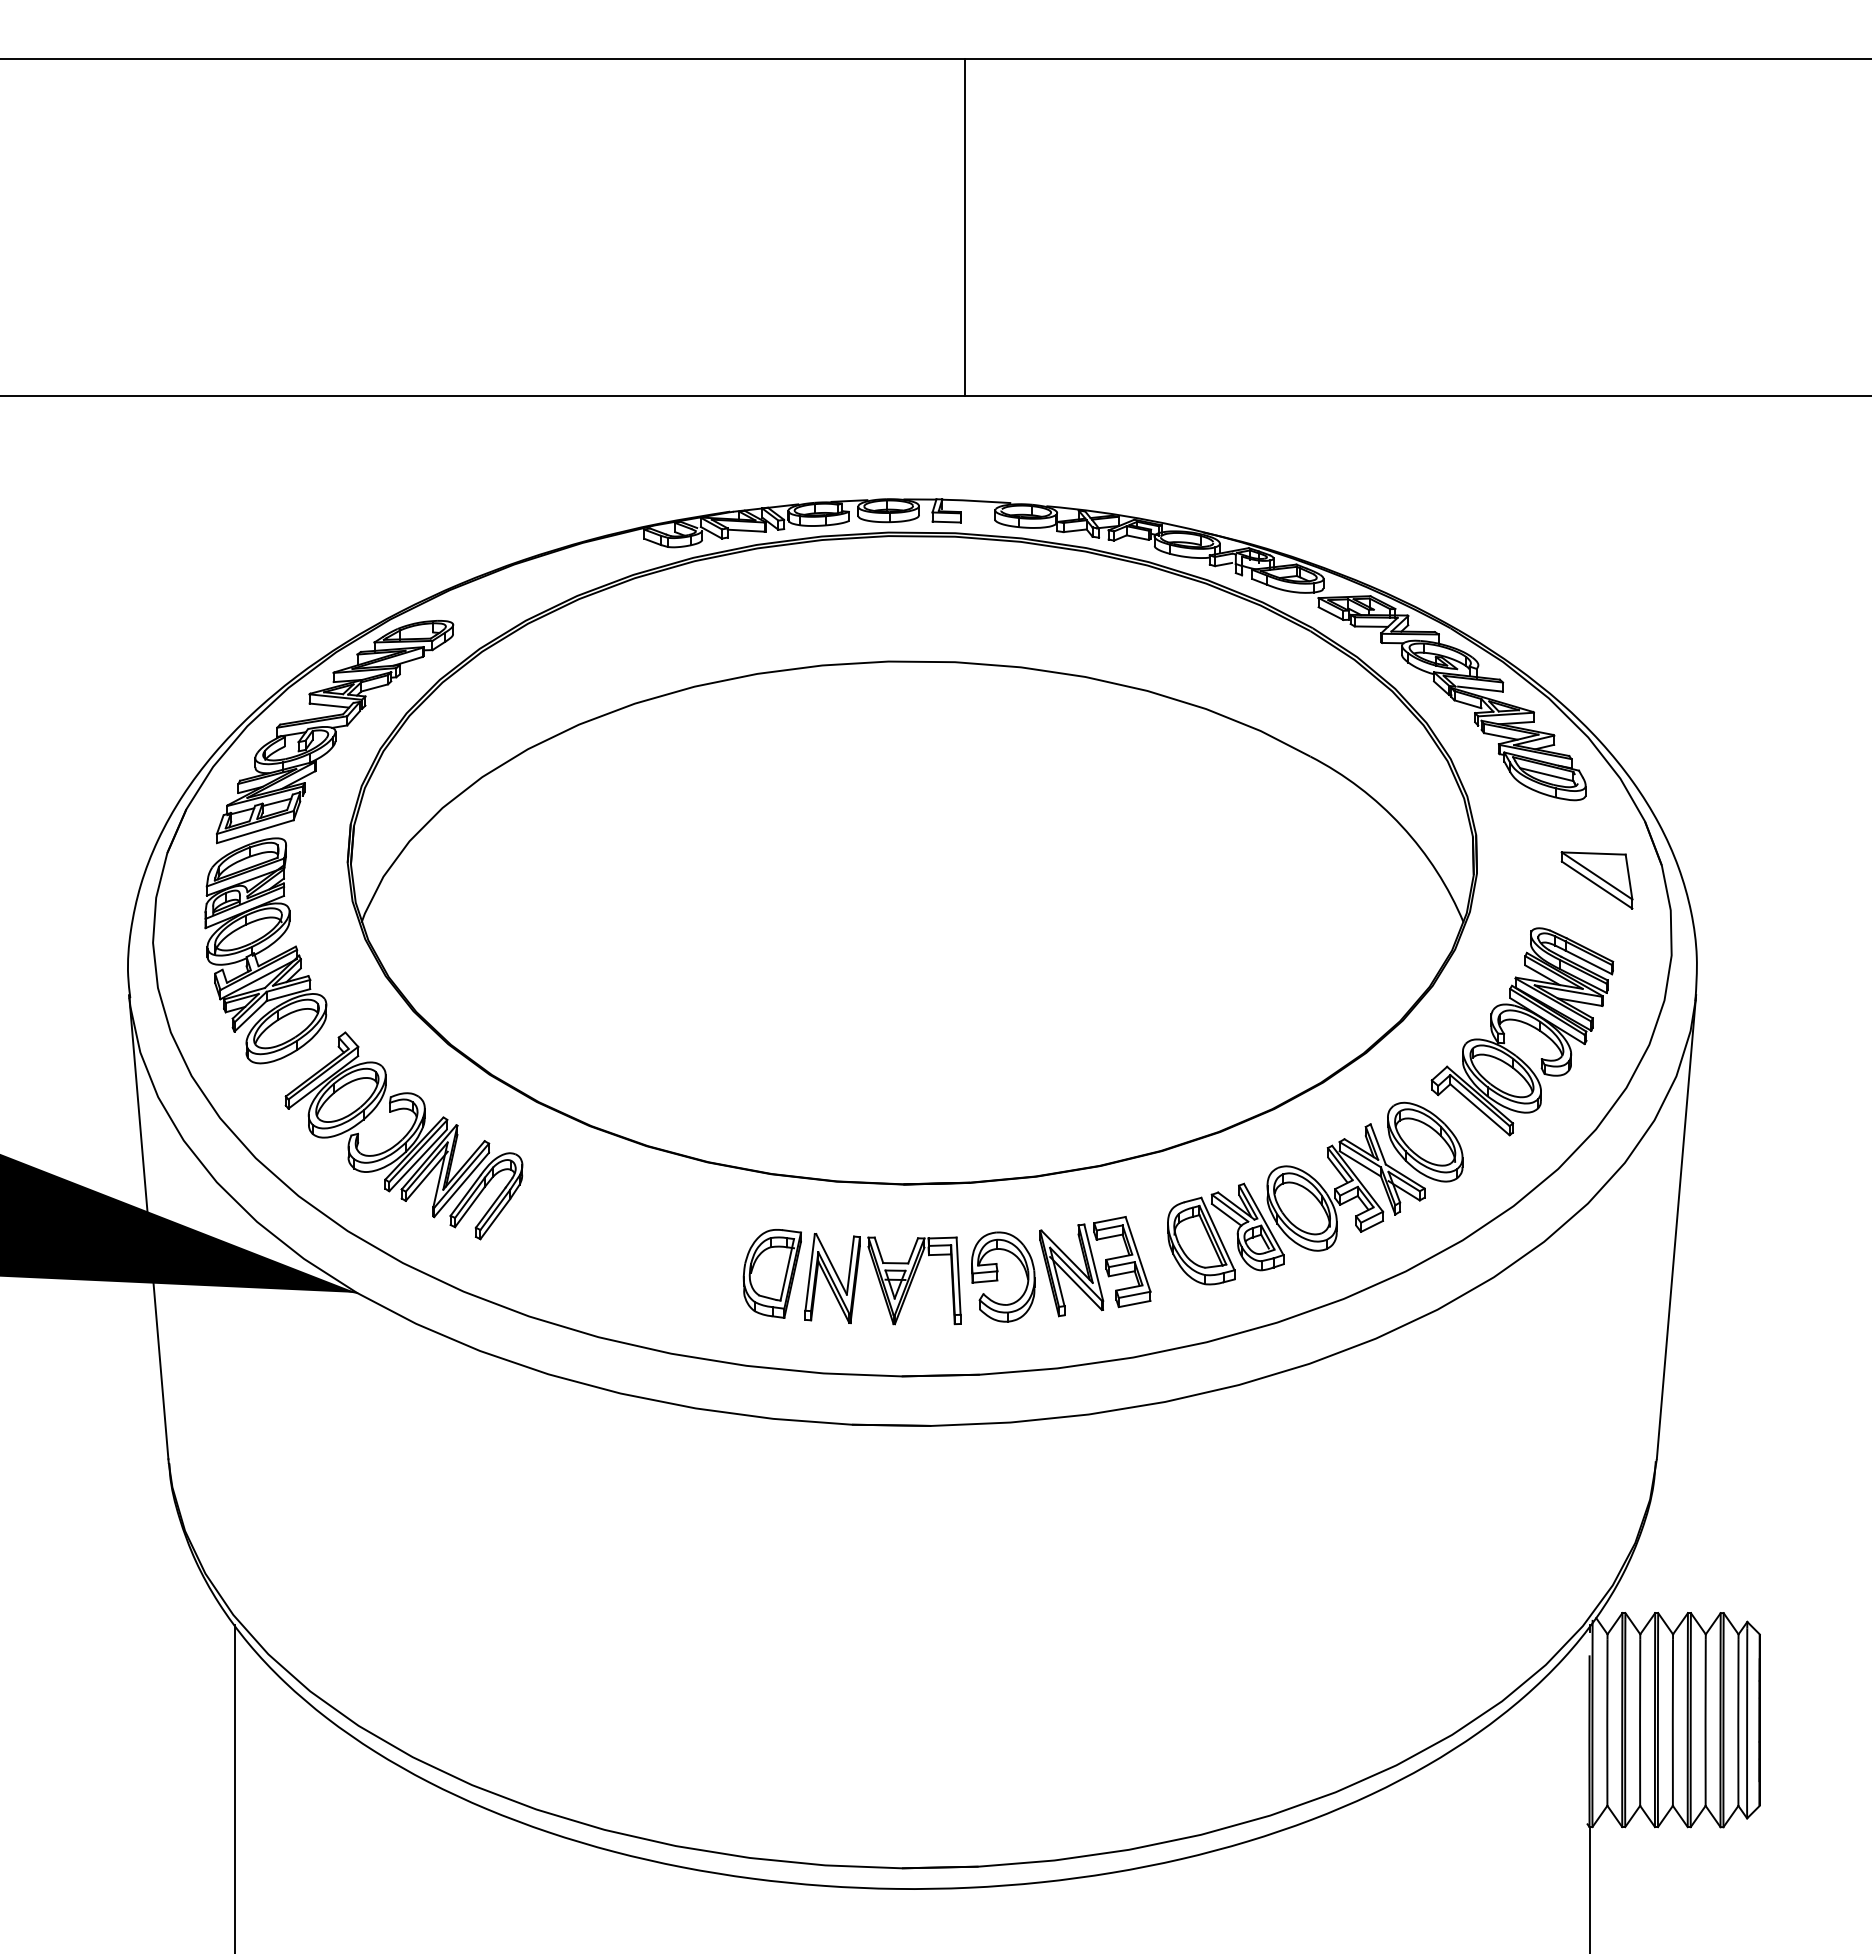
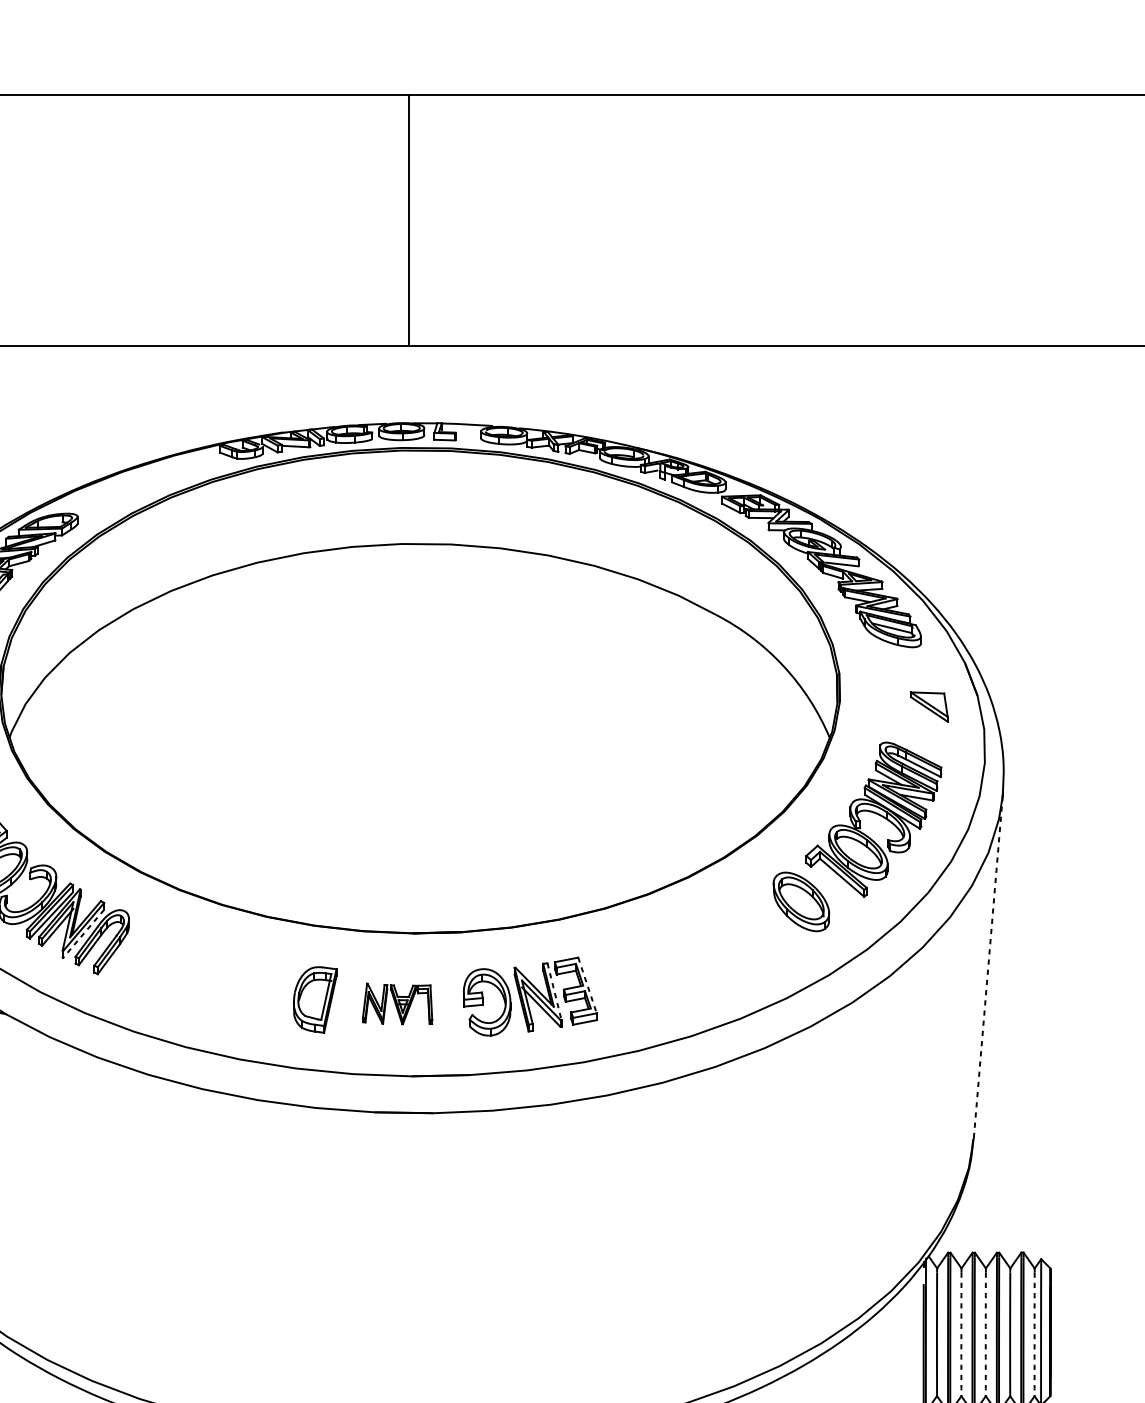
line: (965, 226) -> (409, 220), moved
part: (1596, 880) -> (928, 707), size x0.7
line: (461, 1185) -> (83, 934), solid -> dashed
part: (1296, 1204) -> (705, 948), removed
line: (1676, 1227) -> (988, 965), solid -> dashed
line: (1138, 1254) -> (587, 985), solid -> dashed
line: (1093, 1263) -> (554, 992), solid -> dashed
part: (882, 1279) -> (397, 1004), size x0.6
arc: (1640, 1722) -> (961, 1334), solid -> dashed
arc: (1672, 1722) -> (985, 1334), solid -> dashed
arc: (1738, 1722) -> (1034, 1334), solid -> dashed

